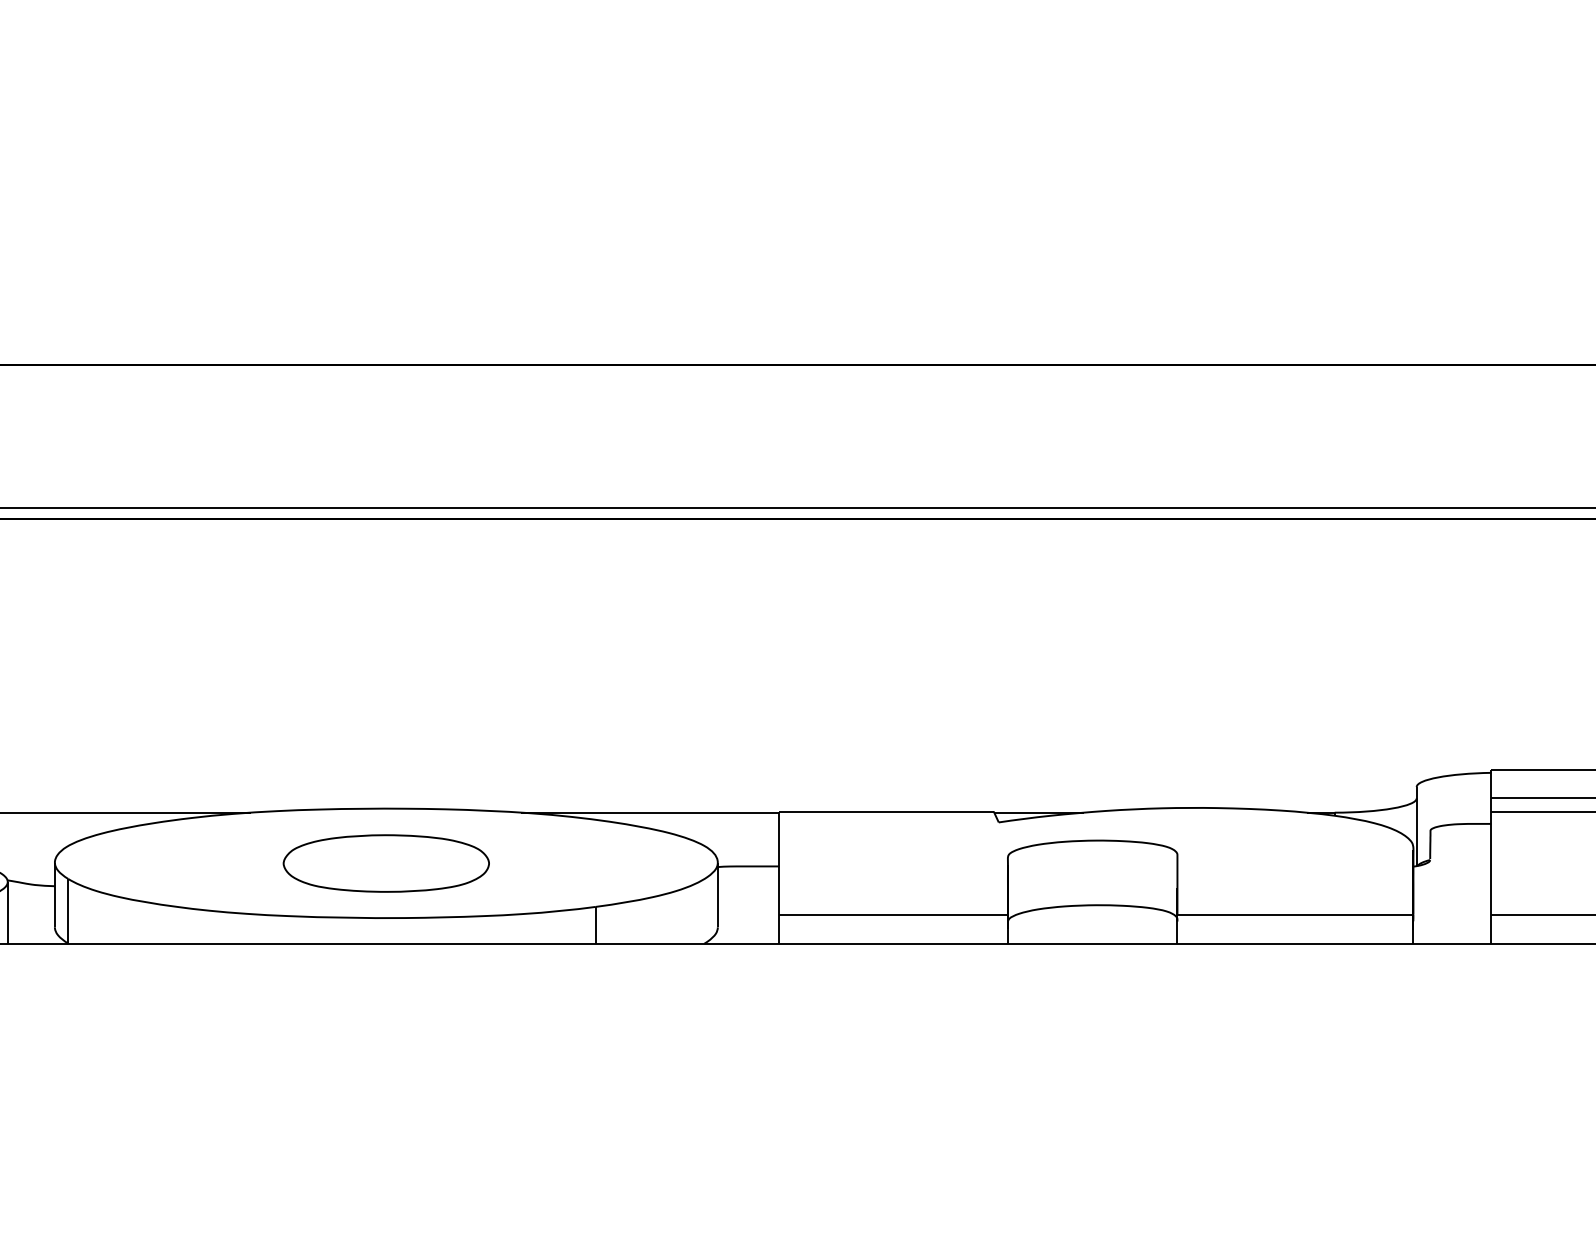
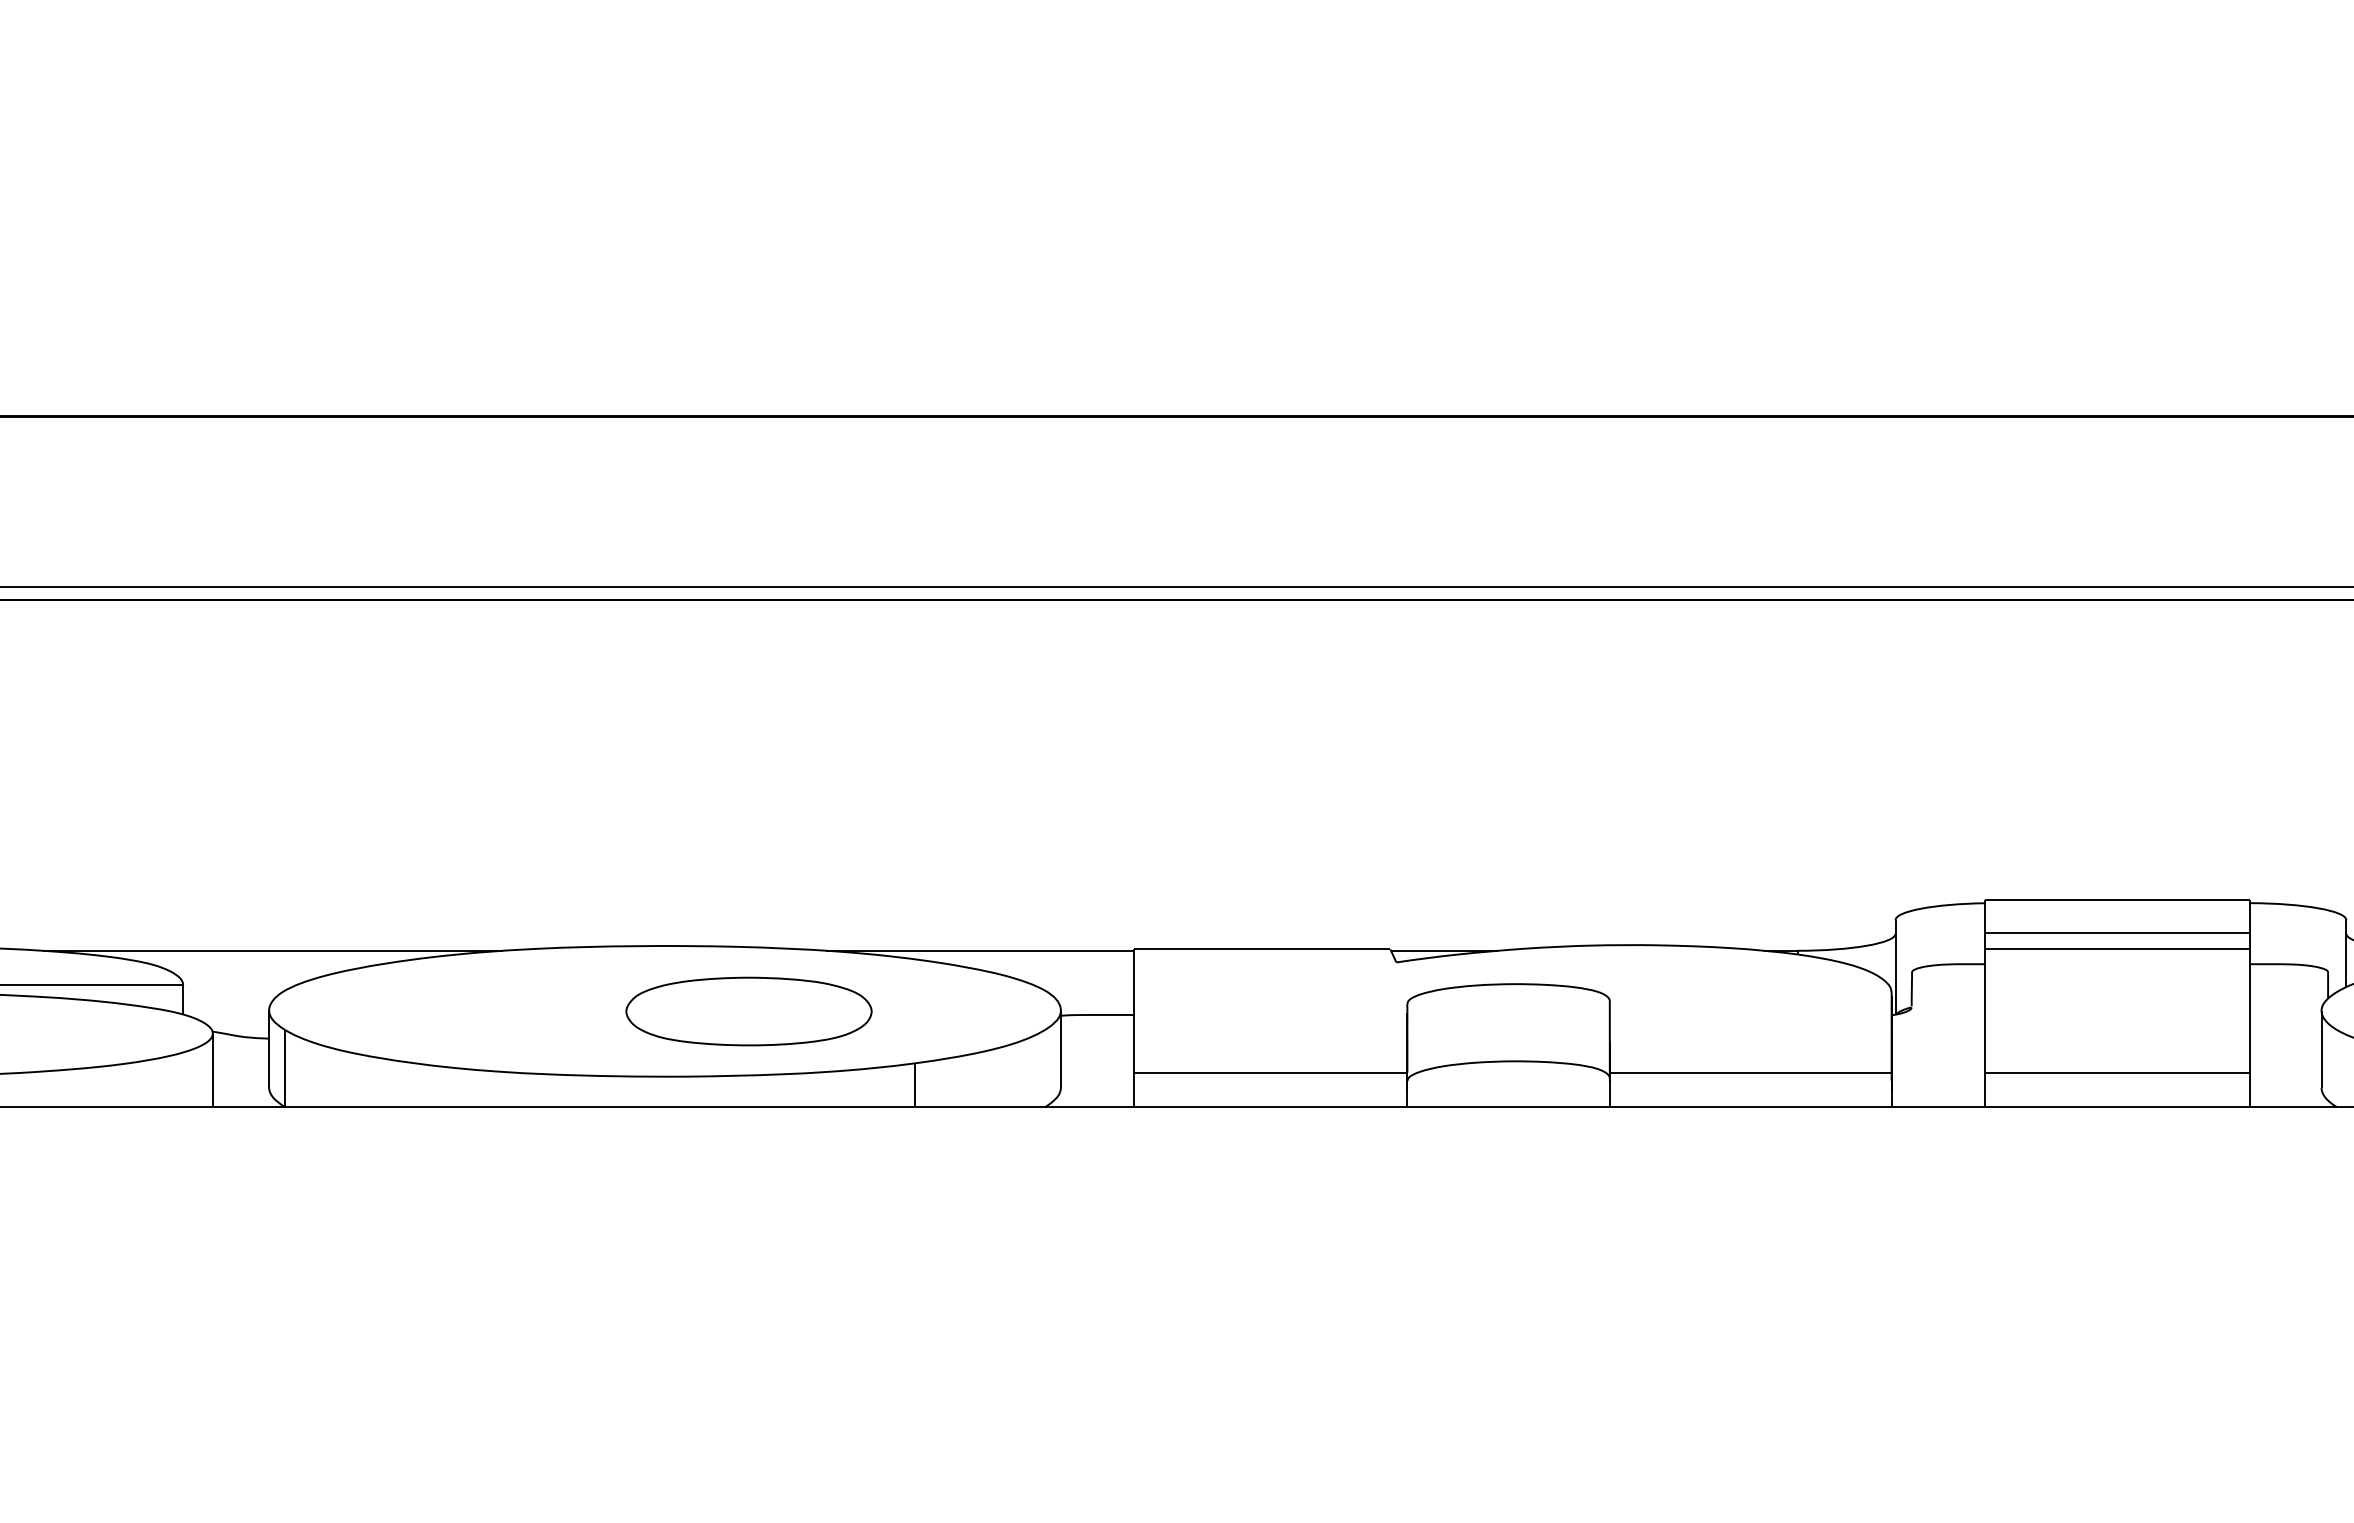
part: (385, 863) -> (748, 1011), moved

